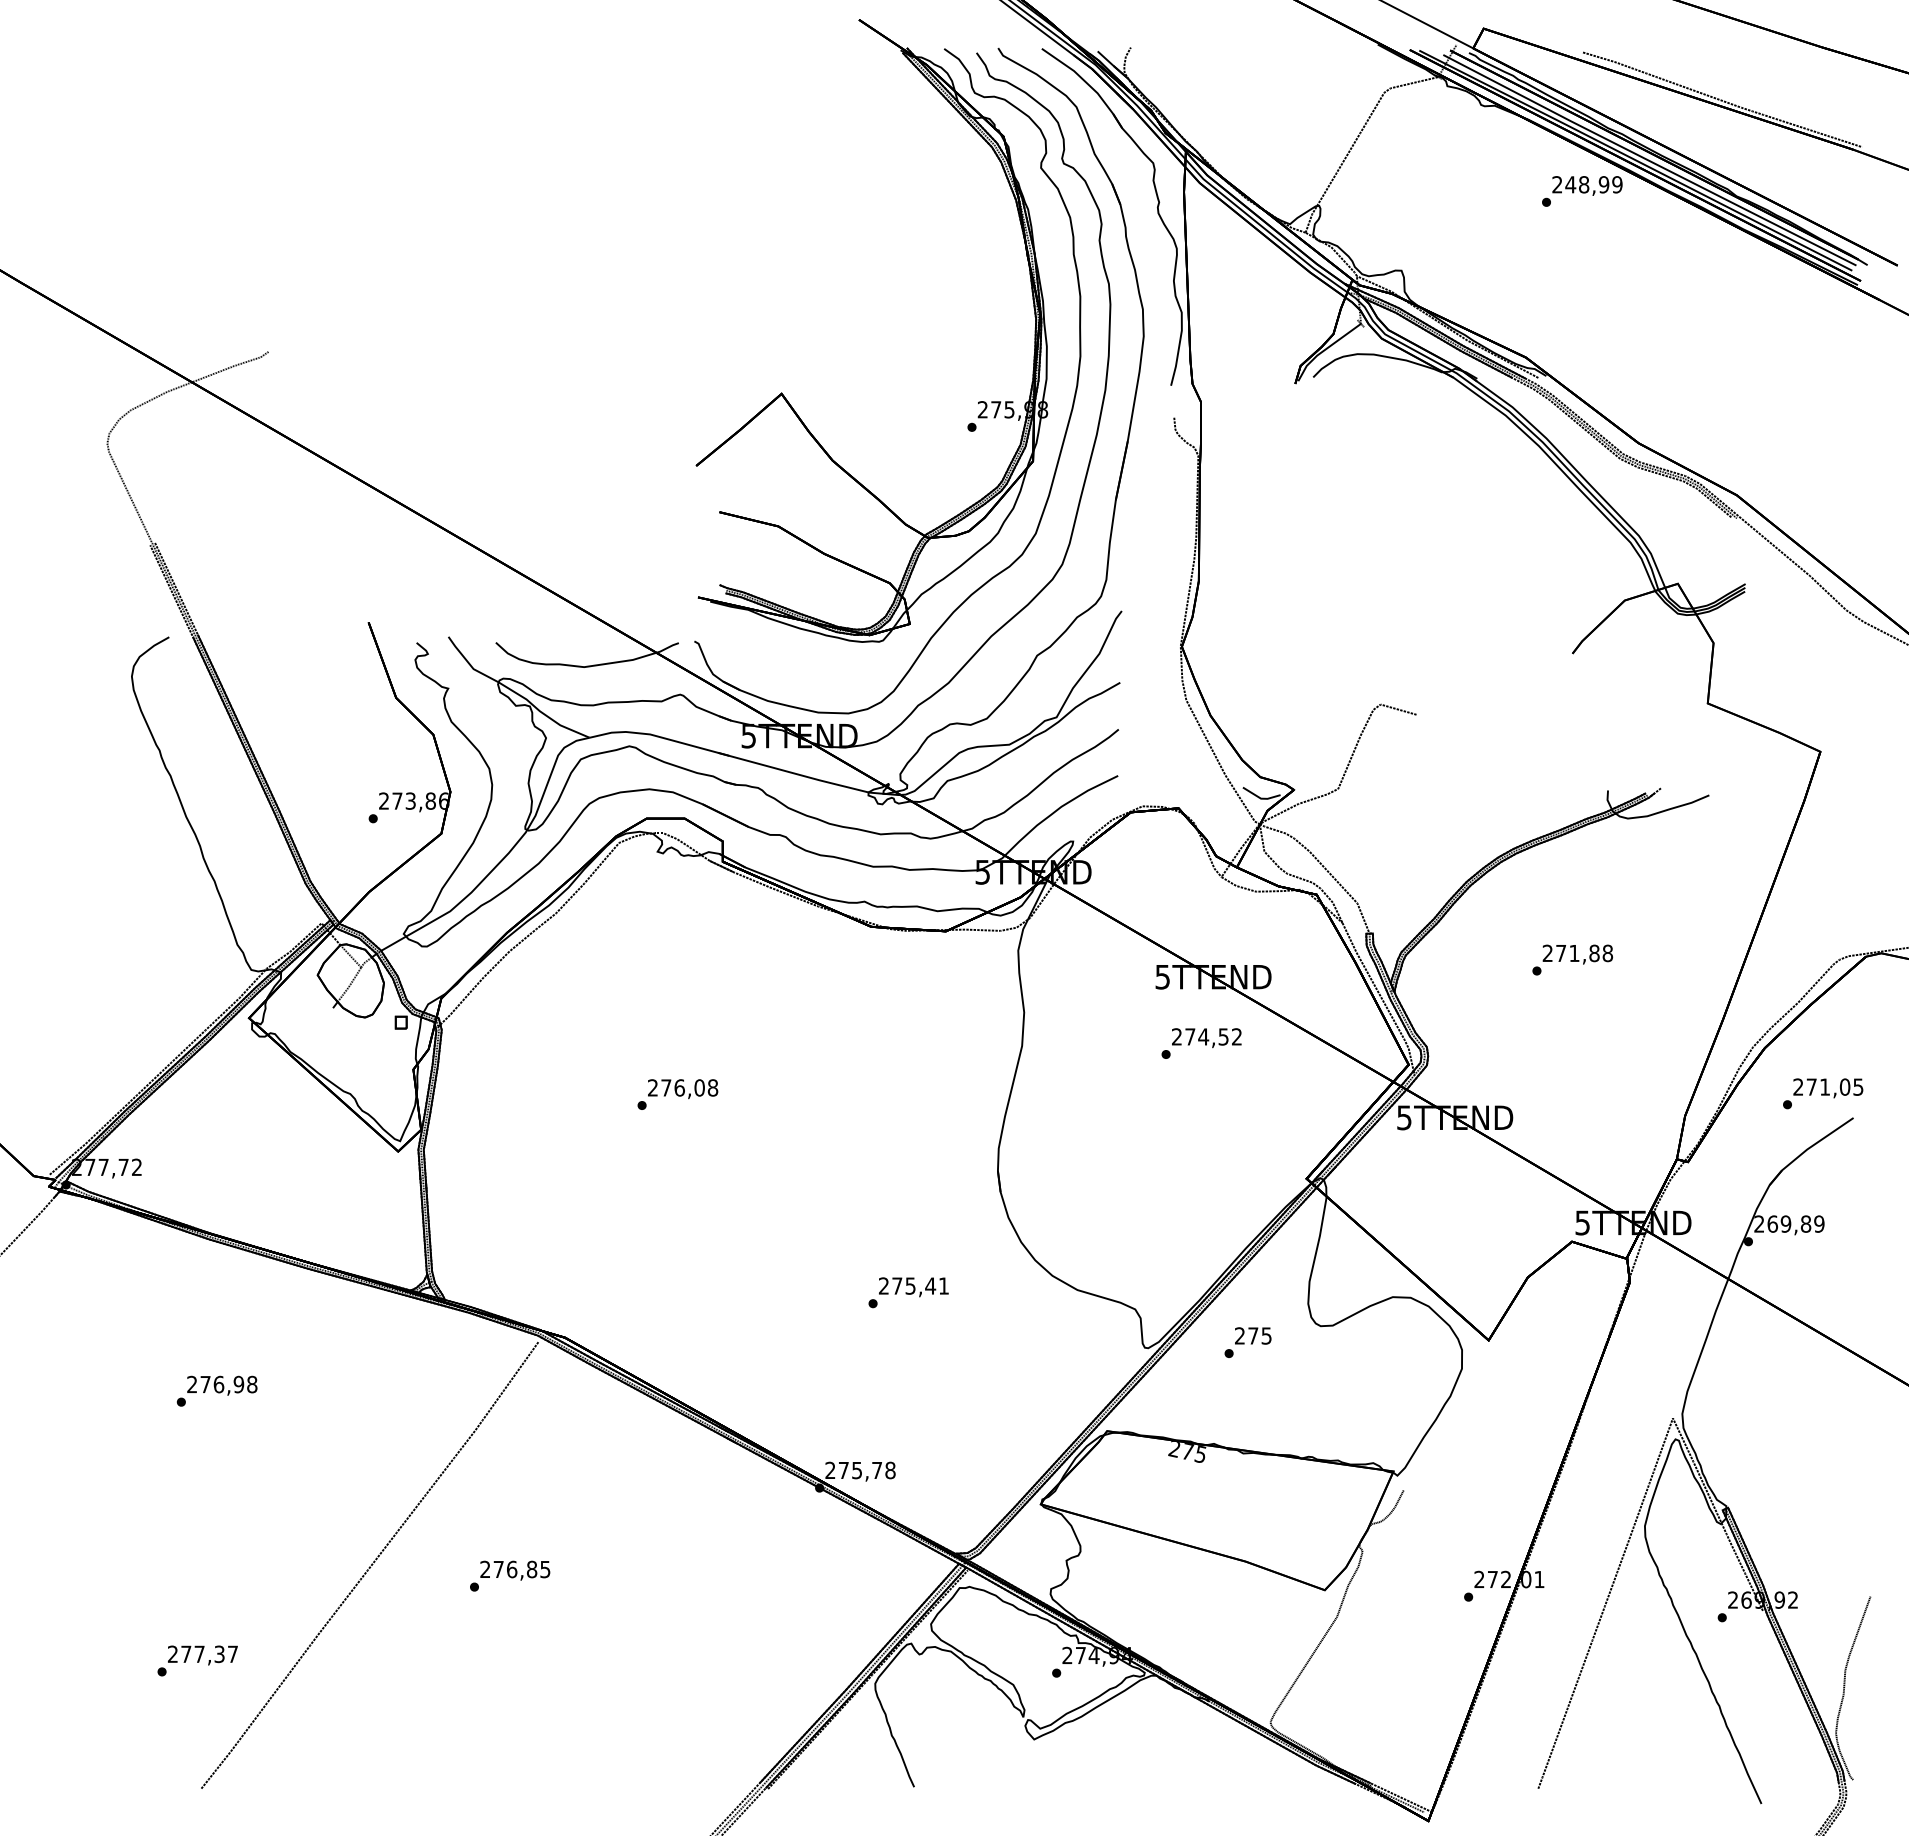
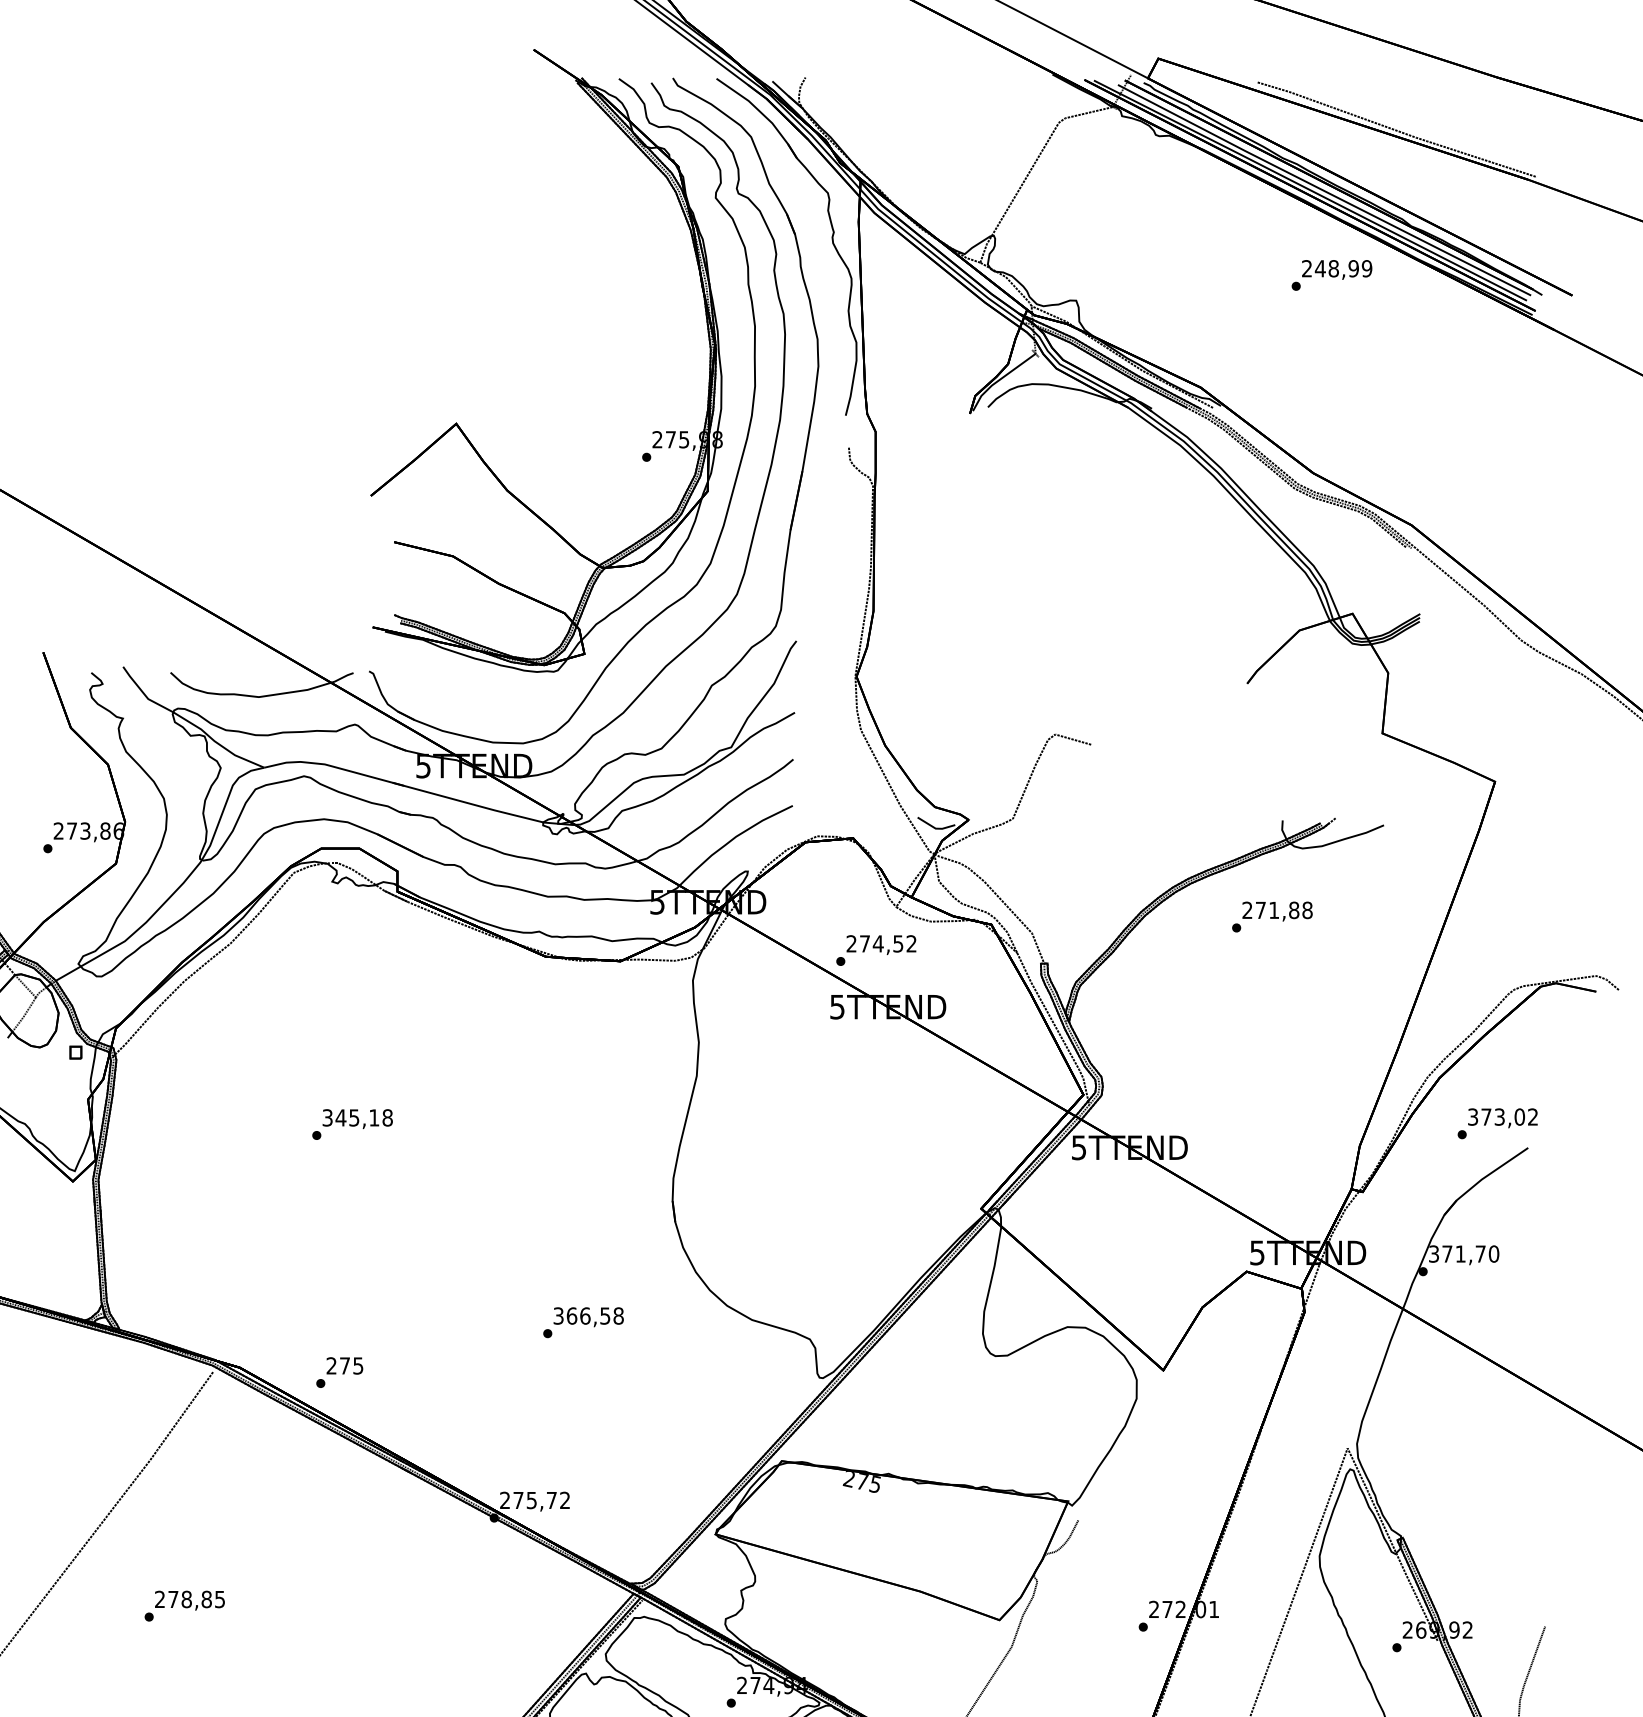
text: (1582, 191) -> (1332, 275), moved
text: (1572, 959) -> (1272, 916), moved
text: (1201, 1043) -> (876, 950), moved
text: (1828, 1086) -> (1503, 1116), 271,05 -> 373,02
text: (676, 1087) -> (351, 1117), 276,08 -> 345,18
text: (1789, 1223) -> (1464, 1253), 269,89 -> 371,70
text: (914, 1285) -> (589, 1315), 275,41 -> 366,58
text: (1247, 1342) -> (339, 1372), moved
text: (890, 1470) -> (565, 1500), 275,78 -> 275,72
text: (512, 1569) -> (187, 1599), 276,85 -> 278,85

